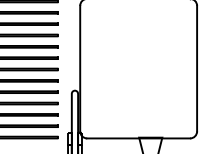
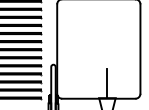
line: (149, 117) -> (106, 83), added

